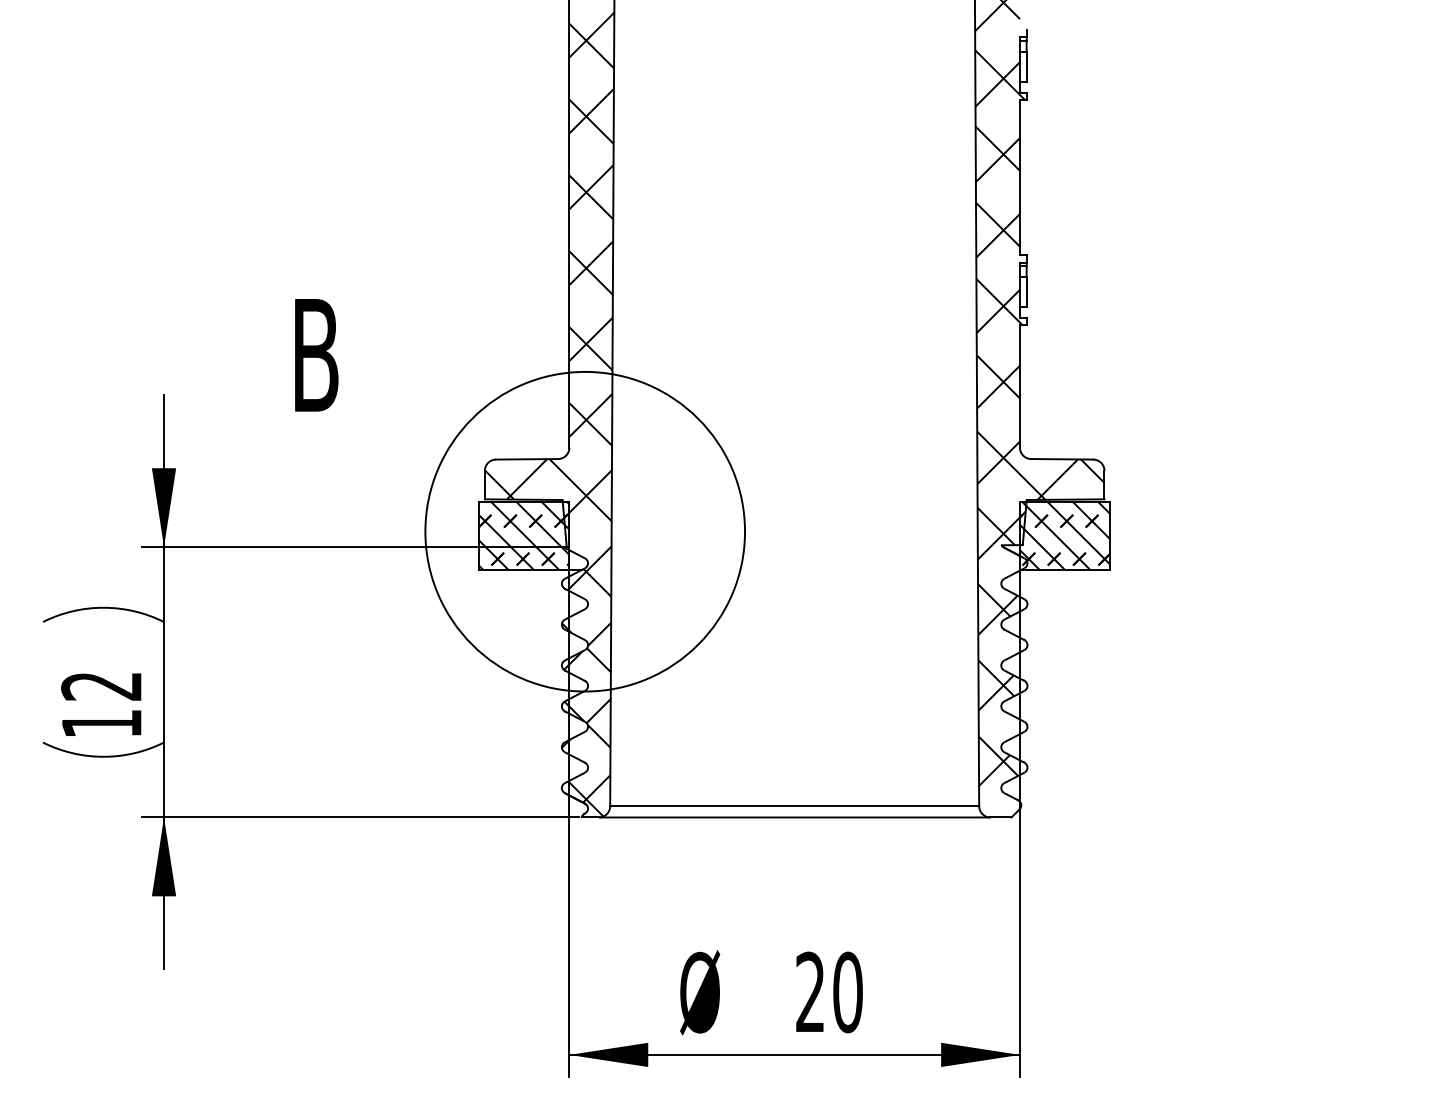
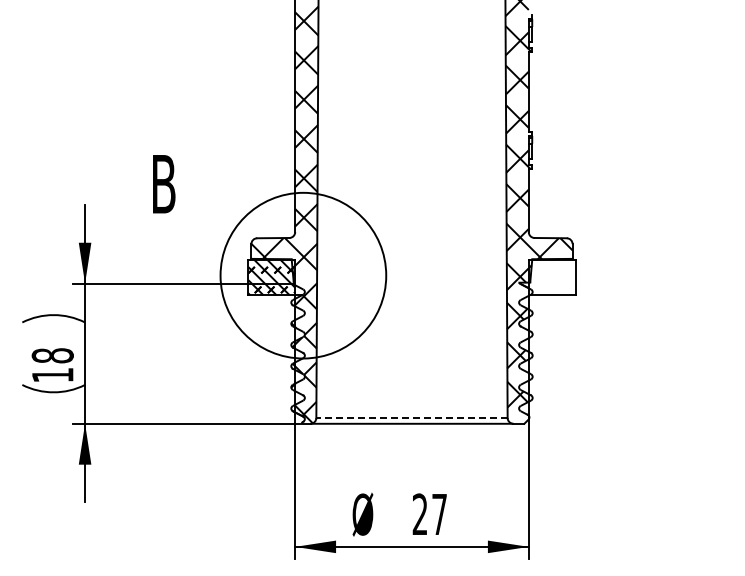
hatch: (1063, 535) -> (551, 277), removed
text: (101, 685) -> (52, 355), 12 -> 18
line: (793, 805) -> (411, 417), solid -> dashed
text: (847, 992) -> (439, 514), 20 -> 27

